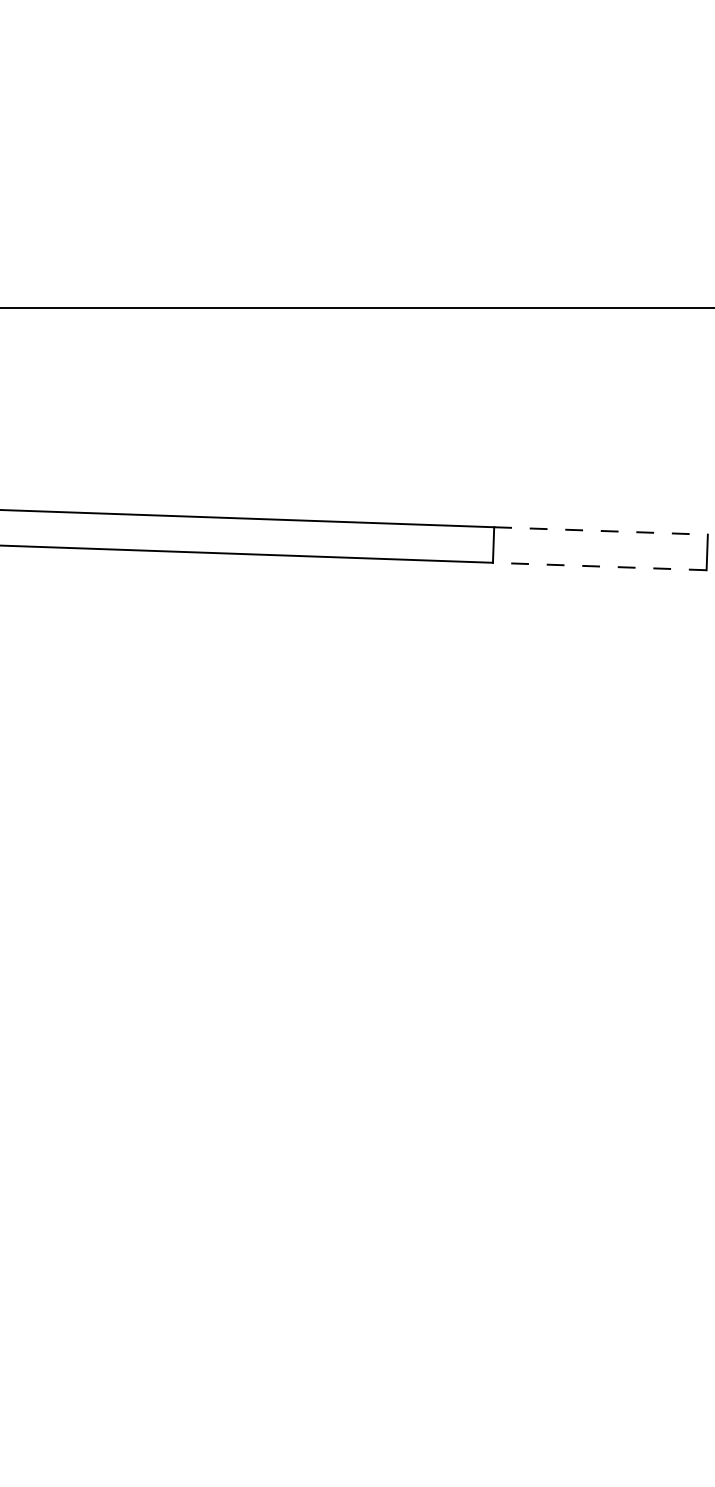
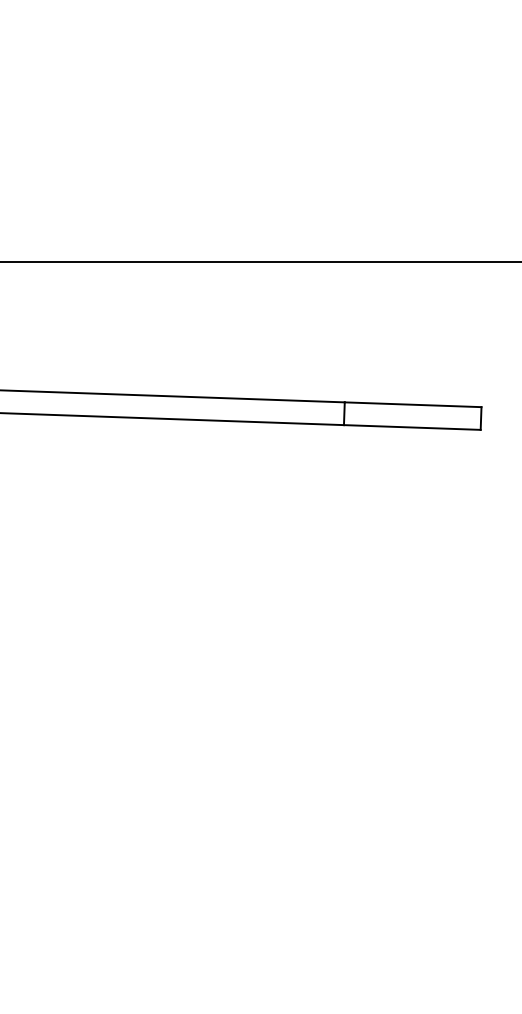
line: (601, 530) -> (413, 404), dashed -> solid
line: (598, 566) -> (411, 427), dashed -> solid

